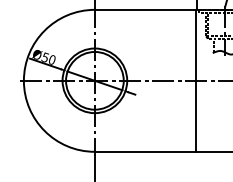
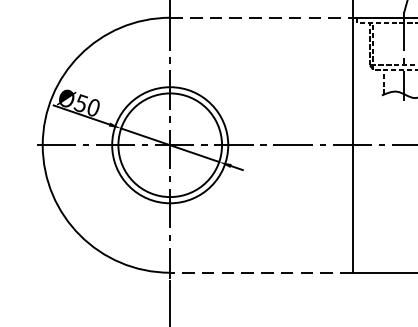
line: (145, 9) -> (261, 17), solid -> dashed
line: (145, 151) -> (261, 272), solid -> dashed

